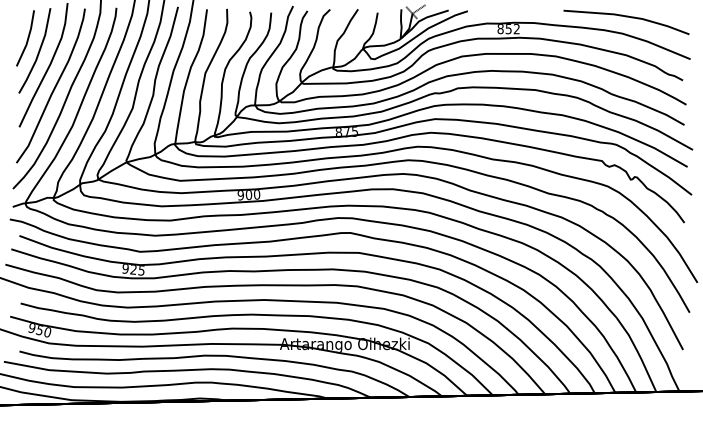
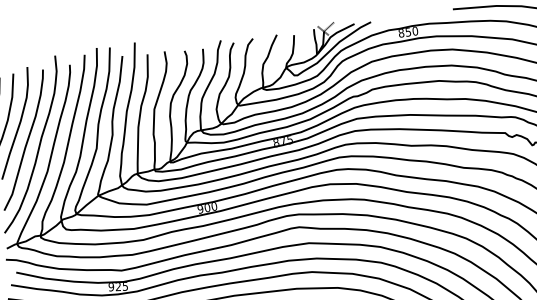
text: (516, 29) -> (415, 31), 852 -> 850

